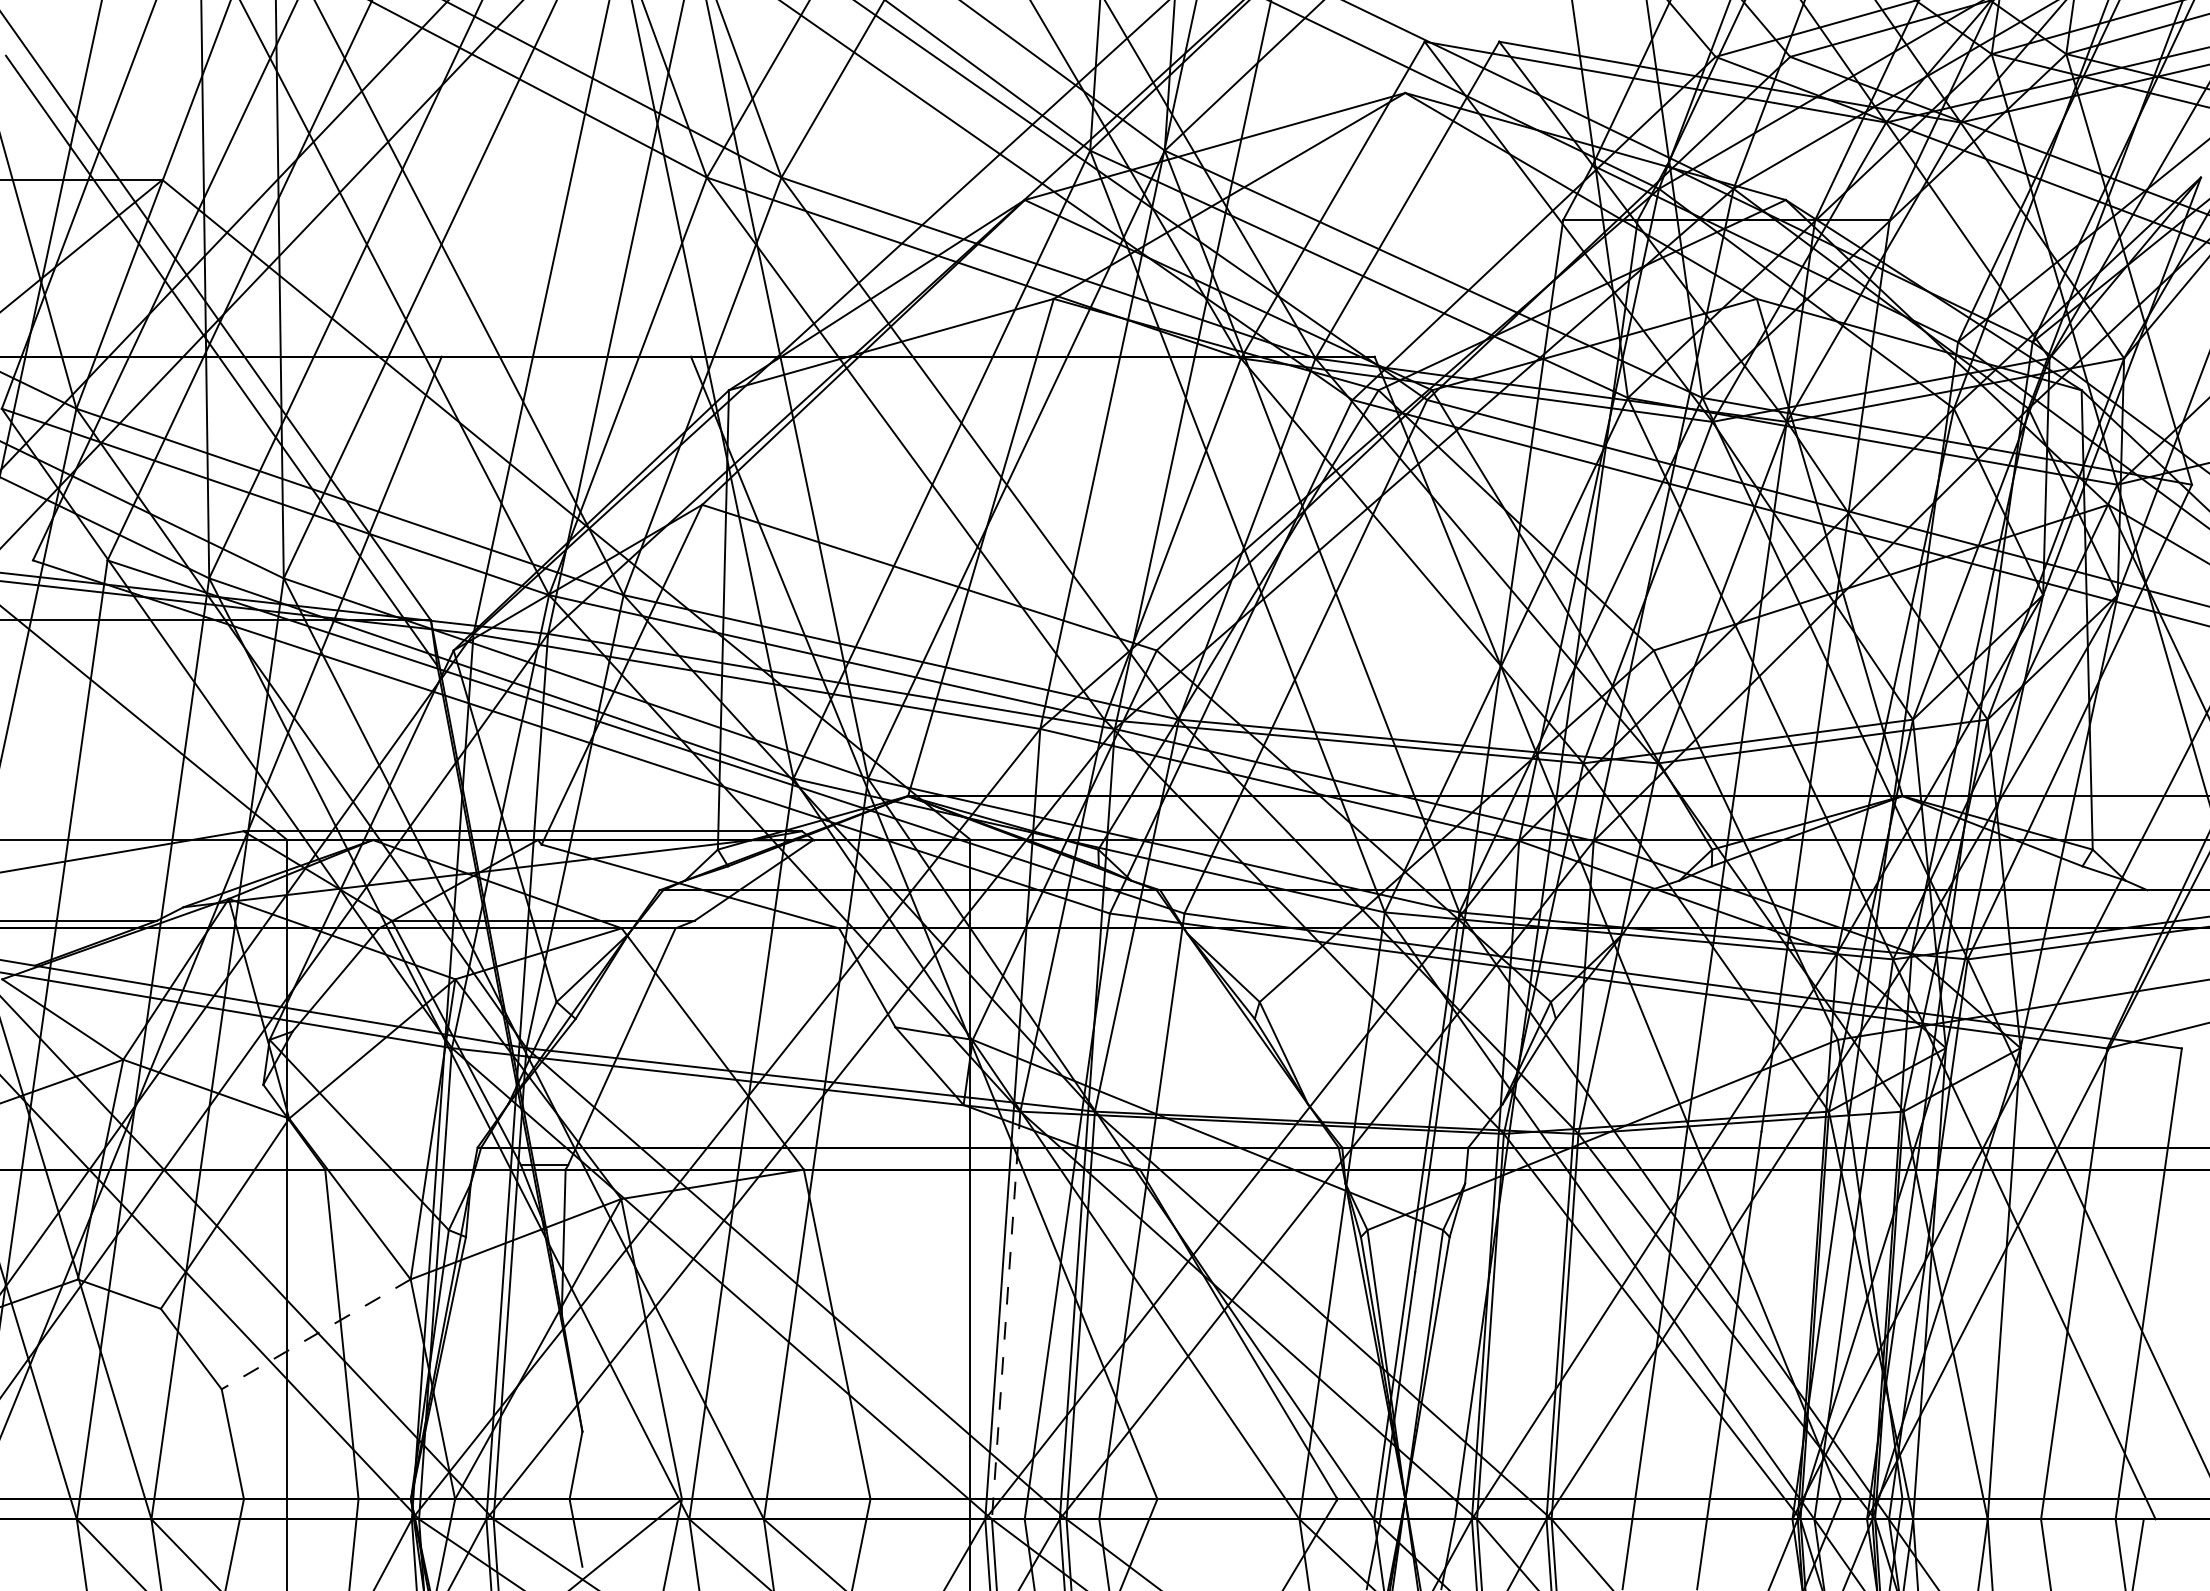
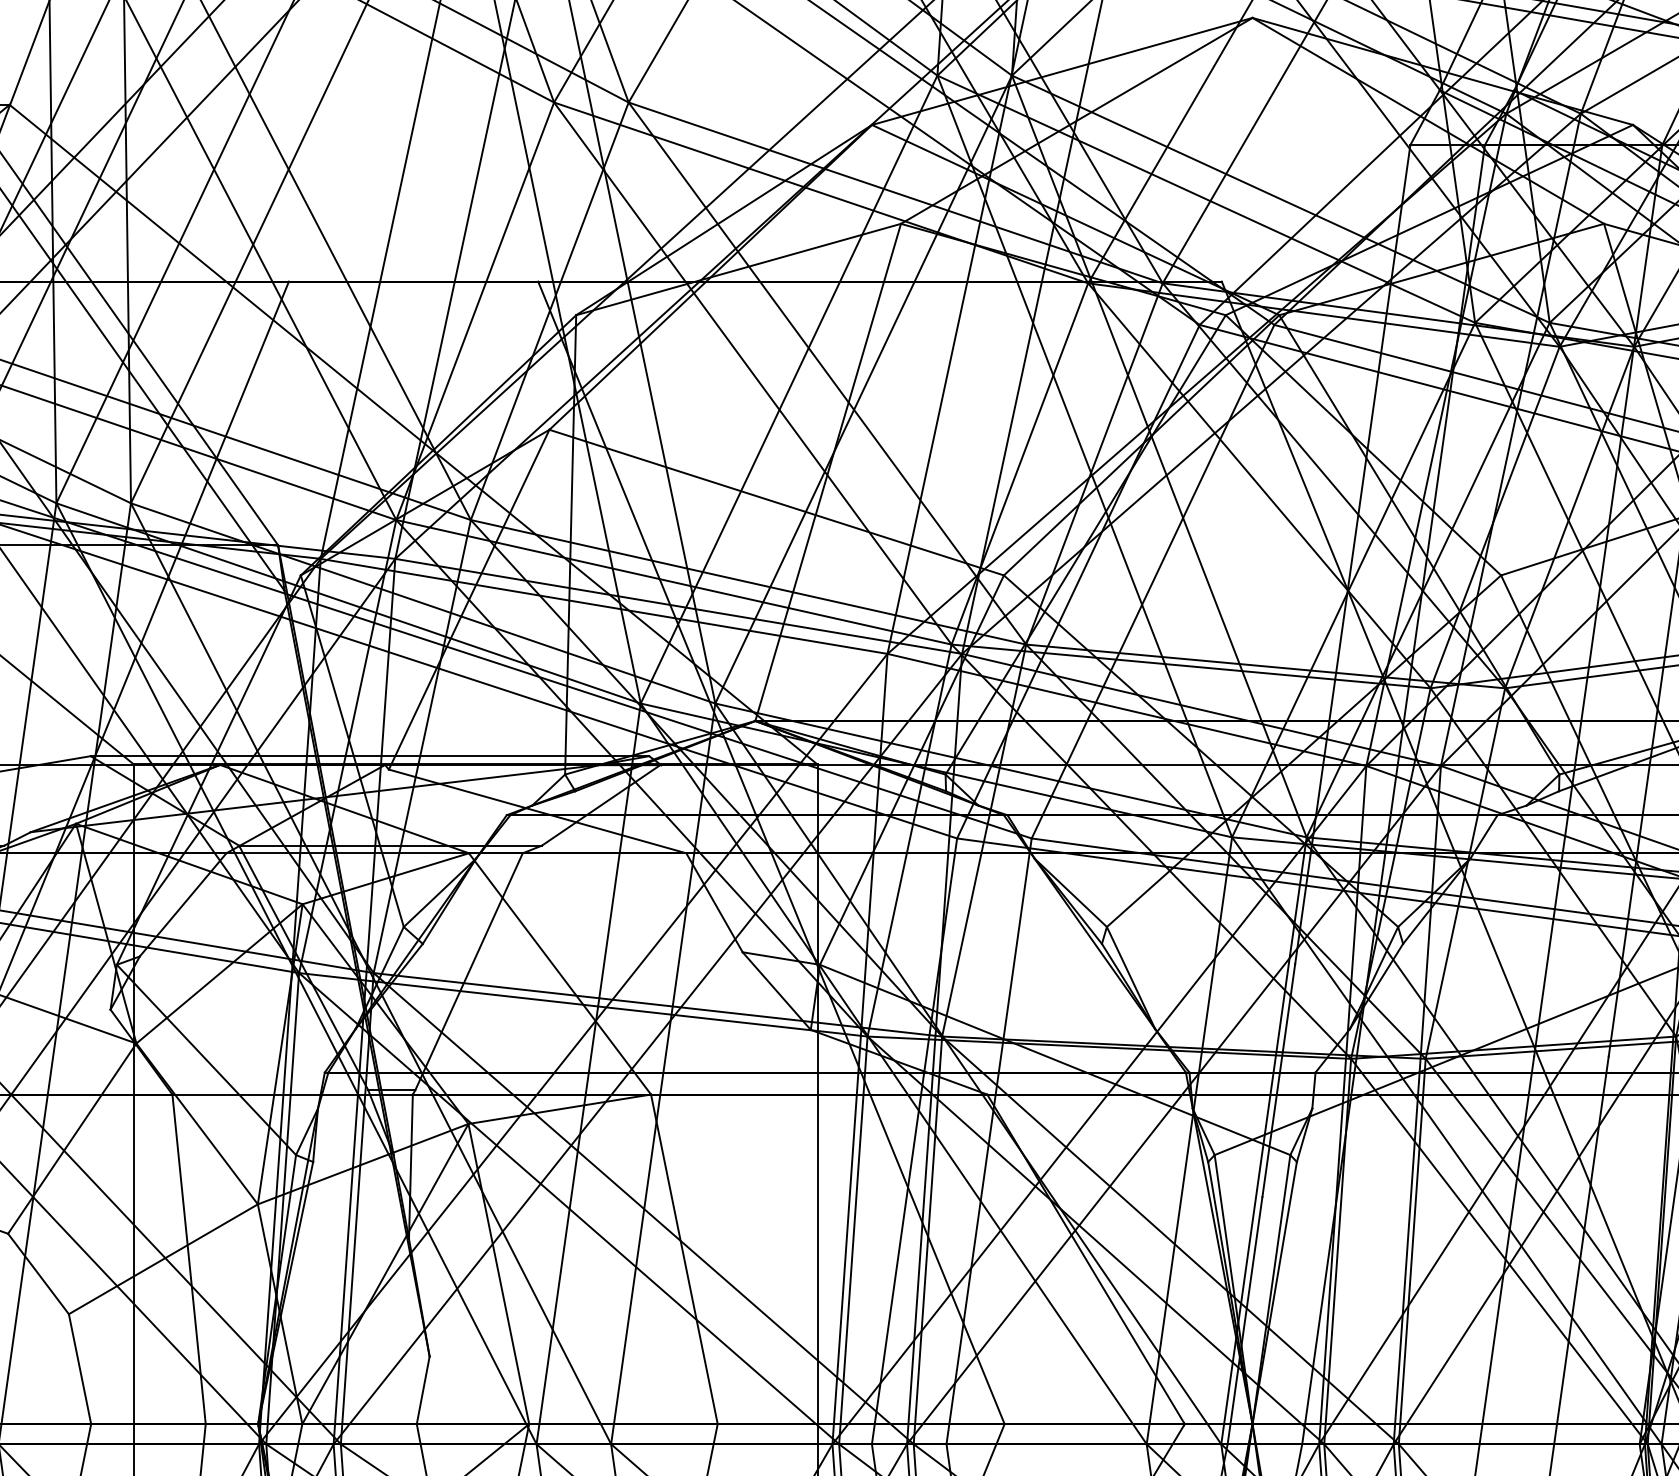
line: (1006, 1315) -> (853, 1240), dashed -> solid
line: (315, 1334) -> (162, 1259), dashed -> solid

